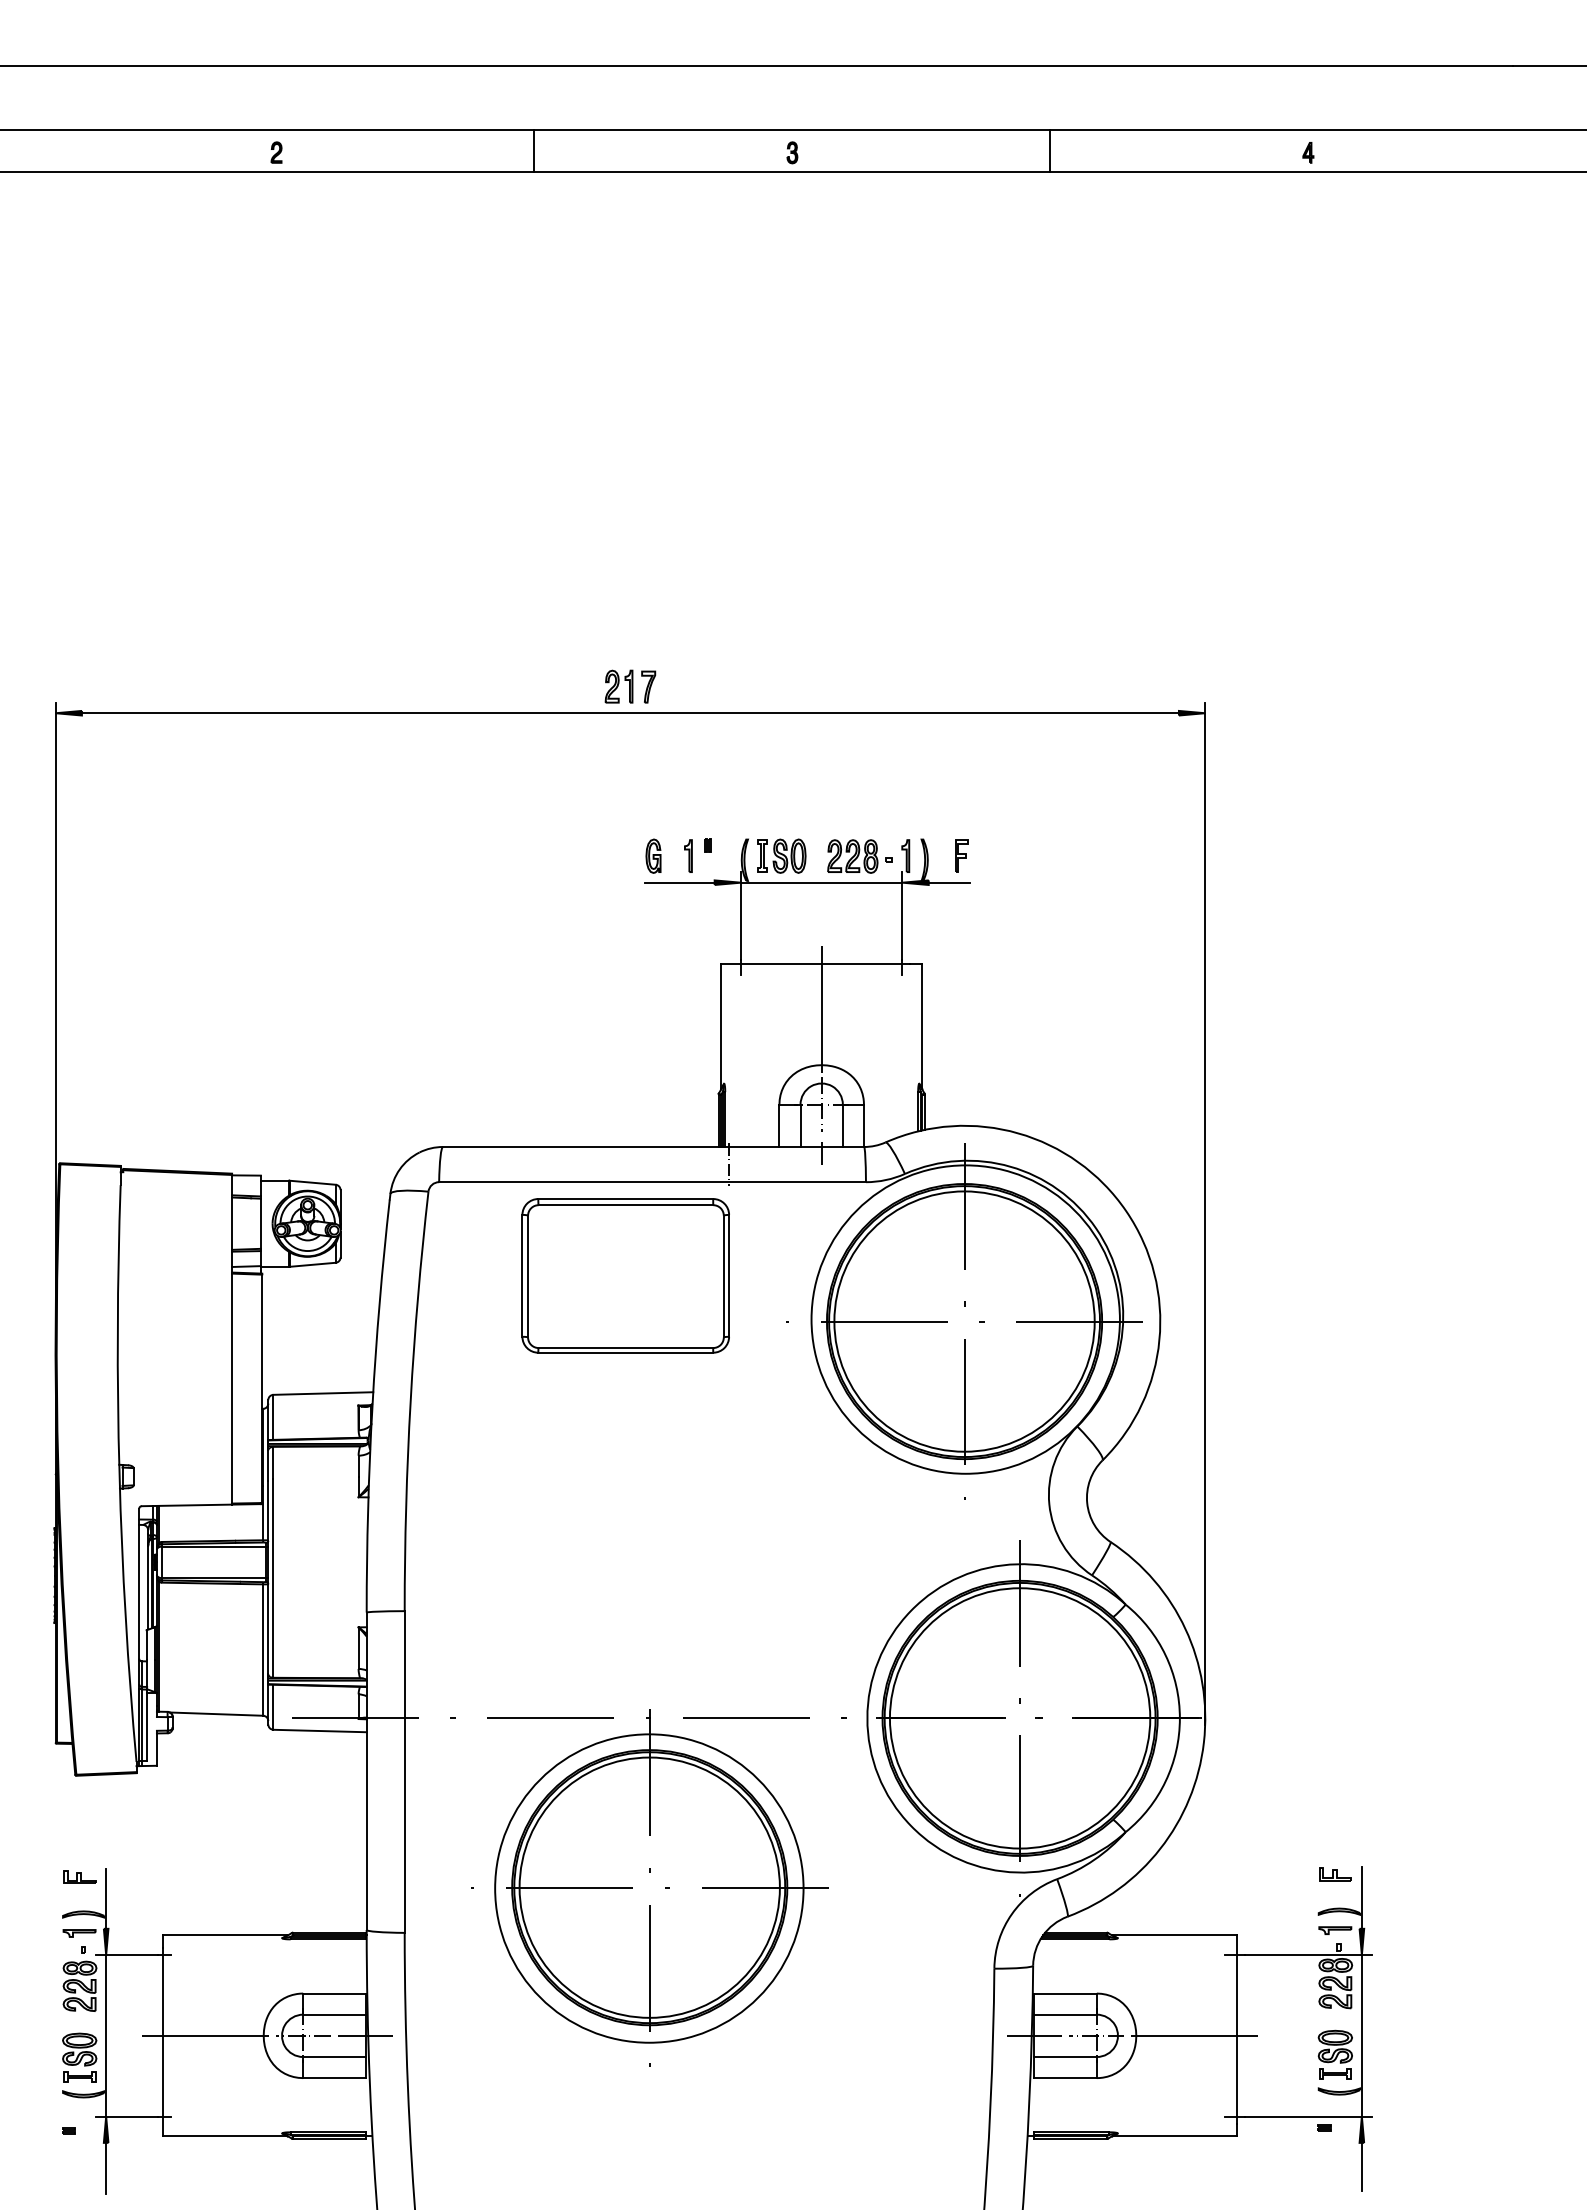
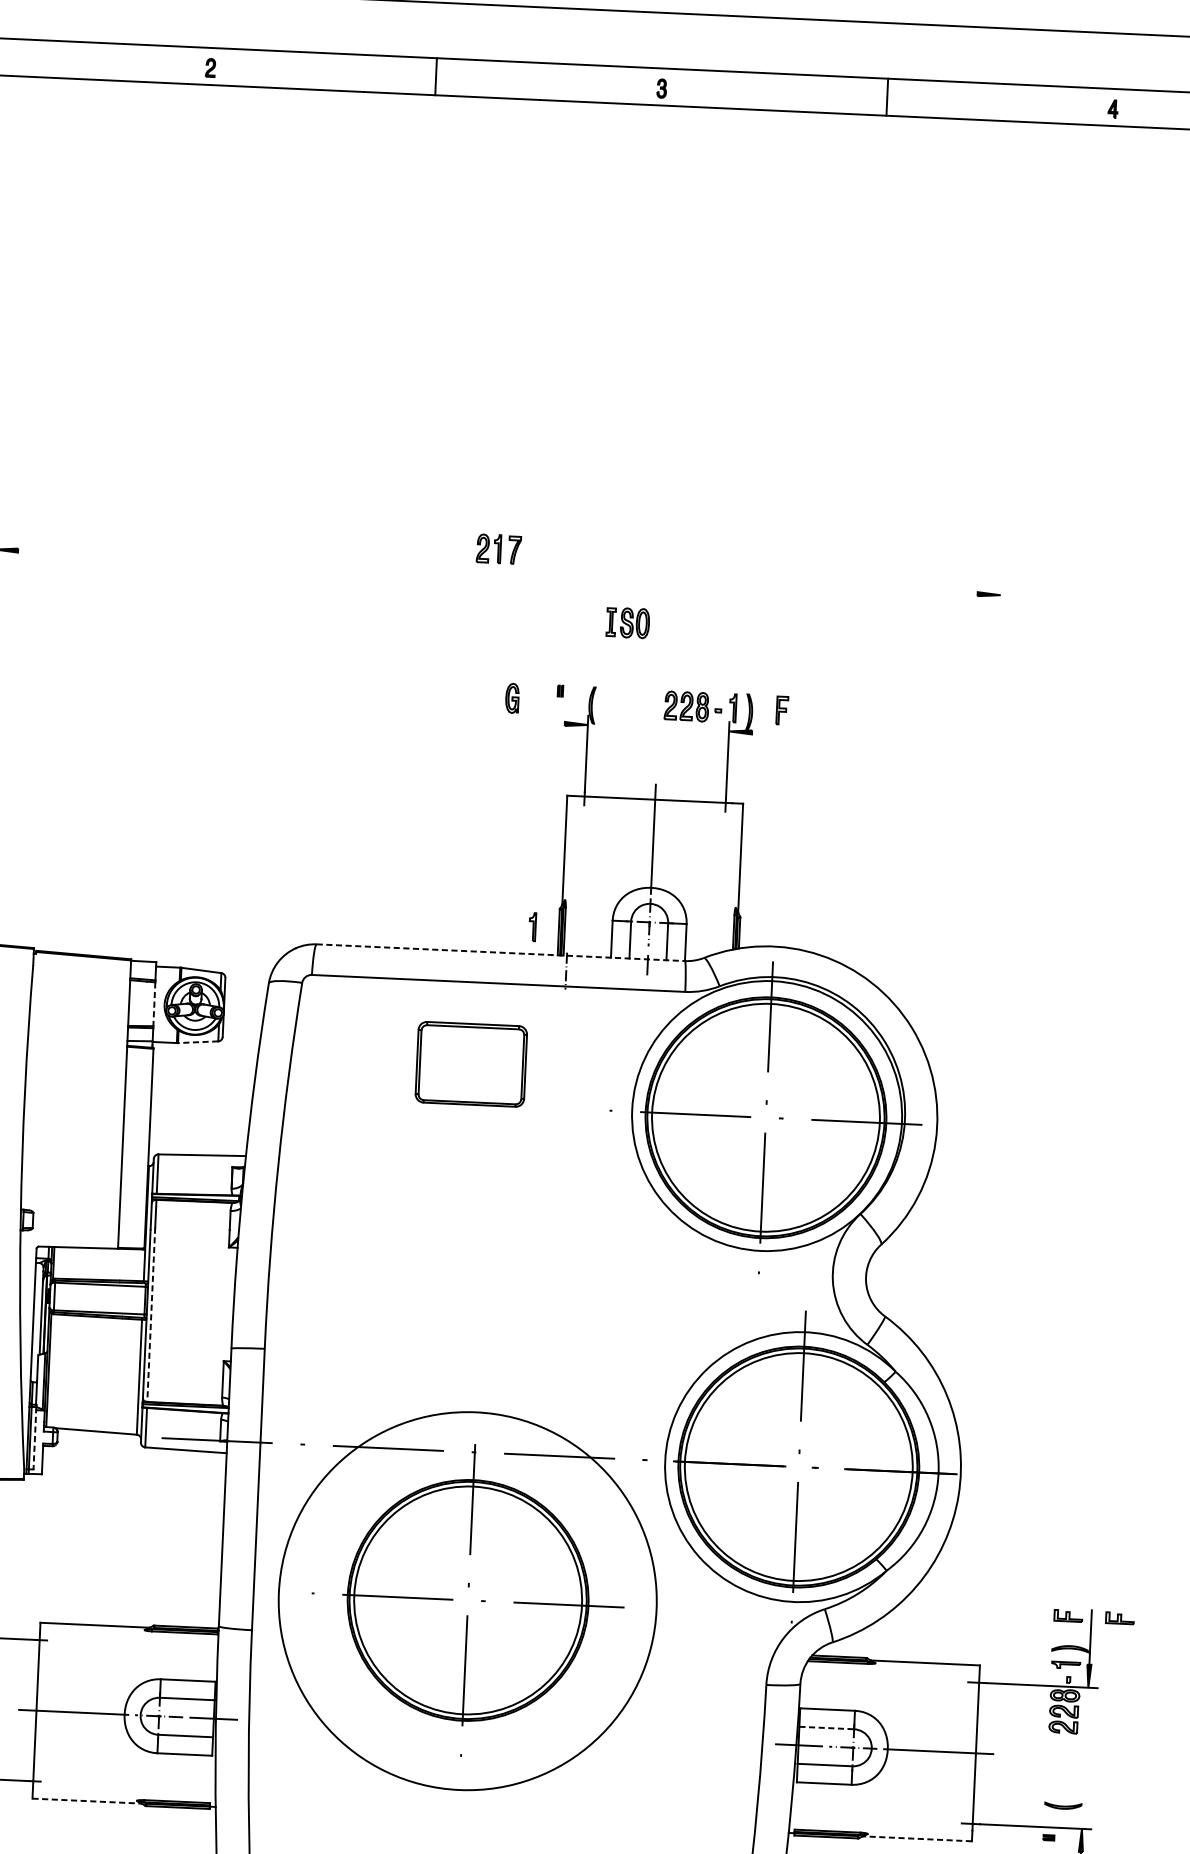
line: (629, 713) -> (497, 572), removed
part: (688, 855) -> (532, 926), moved
part: (781, 855) -> (628, 622), moved
line: (679, 882) -> (534, 722), removed
line: (821, 882) -> (658, 728), removed
line: (948, 882) -> (769, 733), removed
line: (653, 1146) -> (500, 952), solid -> dashed
line: (1205, 1213) -> (981, 1032), removed
line: (260, 1224) -> (154, 1004), solid -> dashed
line: (312, 1264) -> (197, 1041), solid -> dashed
part: (625, 1275) -> (471, 1064), size x0.6
line: (273, 1578) -> (151, 1315), solid -> dashed
line: (147, 1725) -> (35, 1438), solid -> dashed
part: (1394, 1874) -> (1120, 1618), added
circle: (649, 1888) -> (467, 1601), size x1.4
line: (1066, 2014) -> (827, 1727), solid -> dashed
line: (1361, 2035) -> (1084, 1758), removed
part: (1334, 2054) -> (1060, 1773), removed
line: (225, 2136) -> (87, 1801), solid -> dashed
line: (1174, 2136) -> (917, 1838), solid -> dashed

